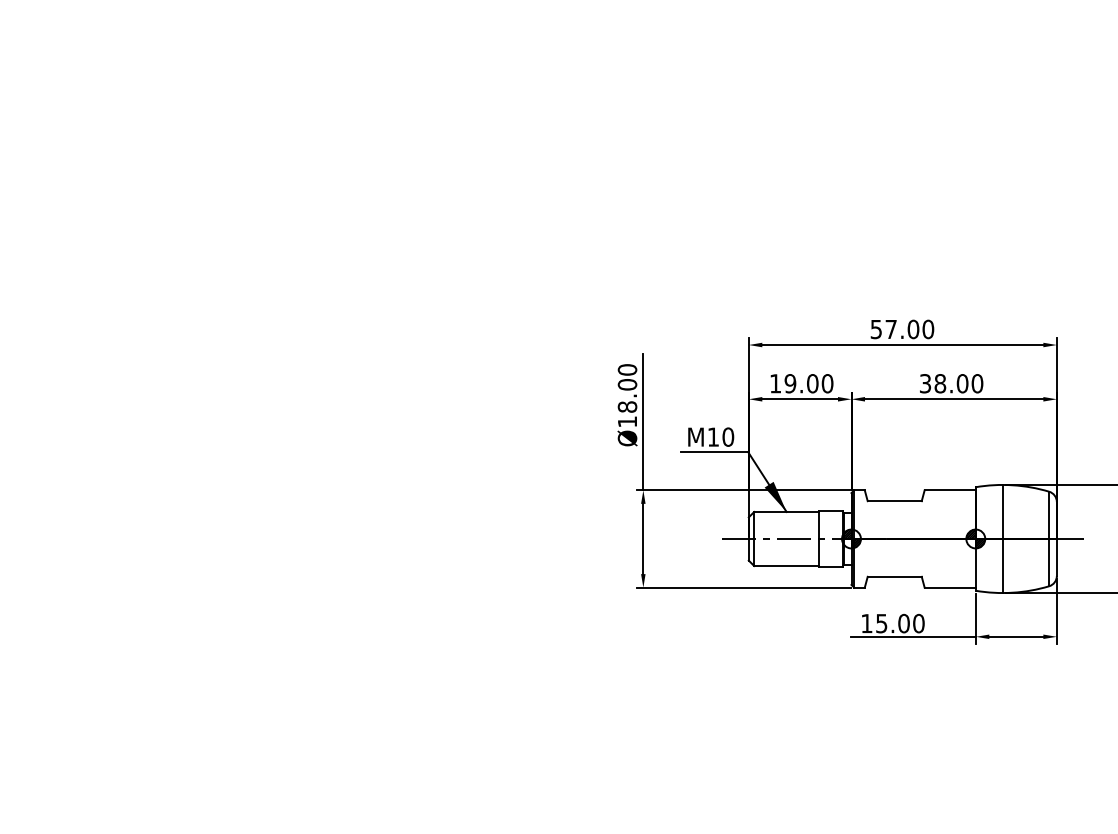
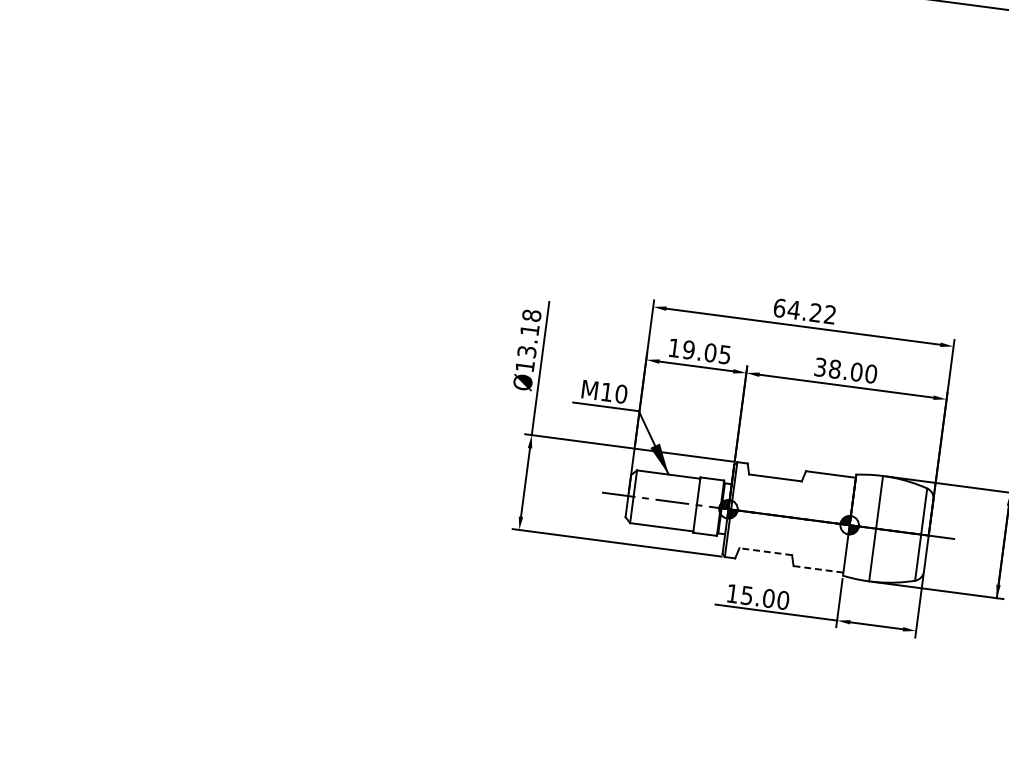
text: (902, 329) -> (805, 311), 57.00 -> 64.22
text: (827, 383) -> (725, 354), 19.00 -> 19.05
text: (627, 388) -> (529, 333), Ø18.00 -> Ø13.18
line: (894, 576) -> (765, 551), solid -> dashed
line: (950, 587) -> (818, 569), solid -> dashed

